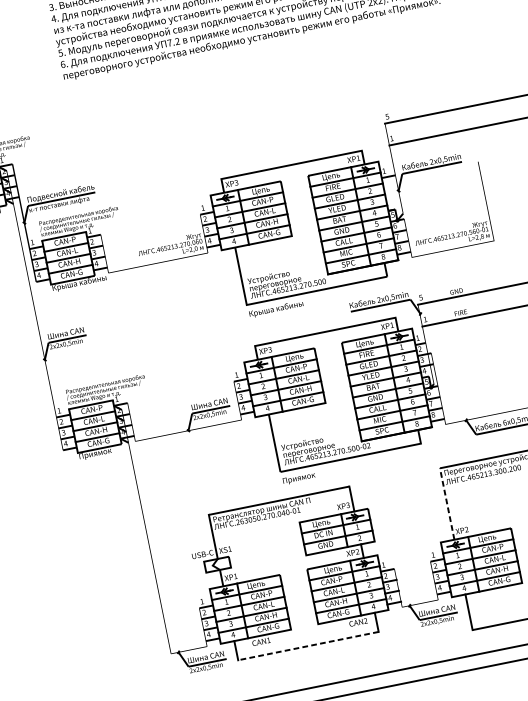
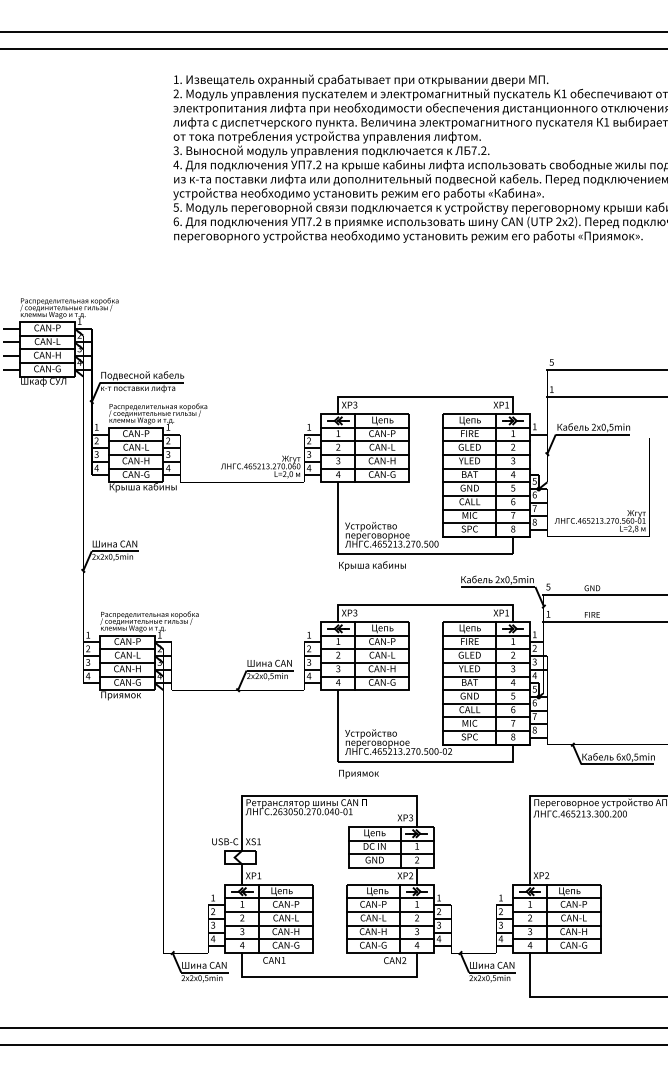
line: (446, 503) -> (529, 839), dashed -> solid
line: (308, 645) -> (329, 976), dashed -> solid

